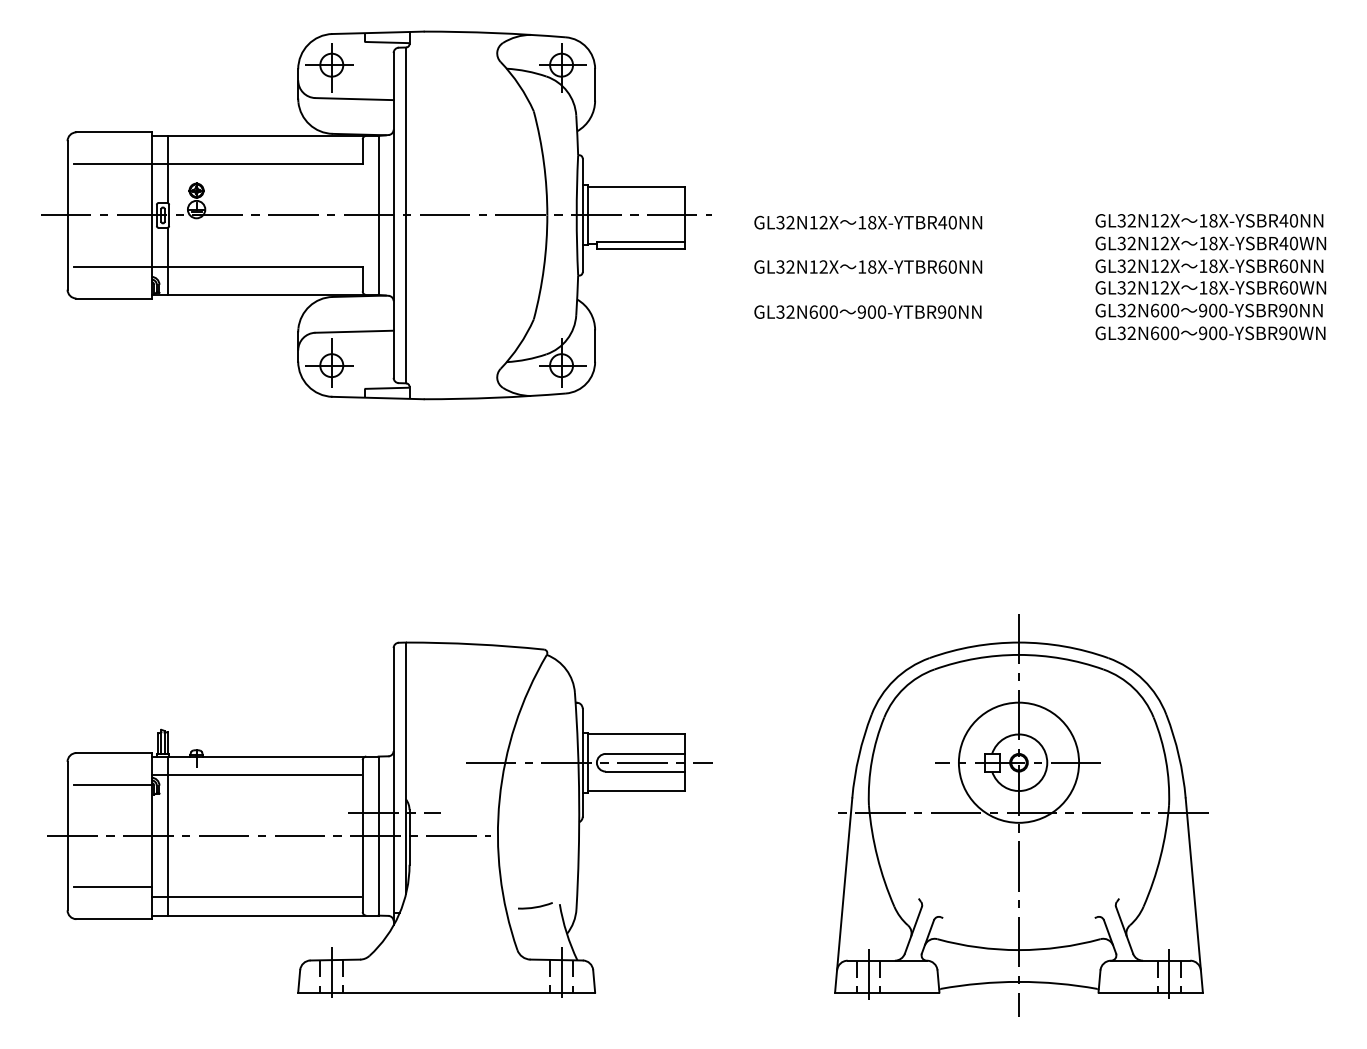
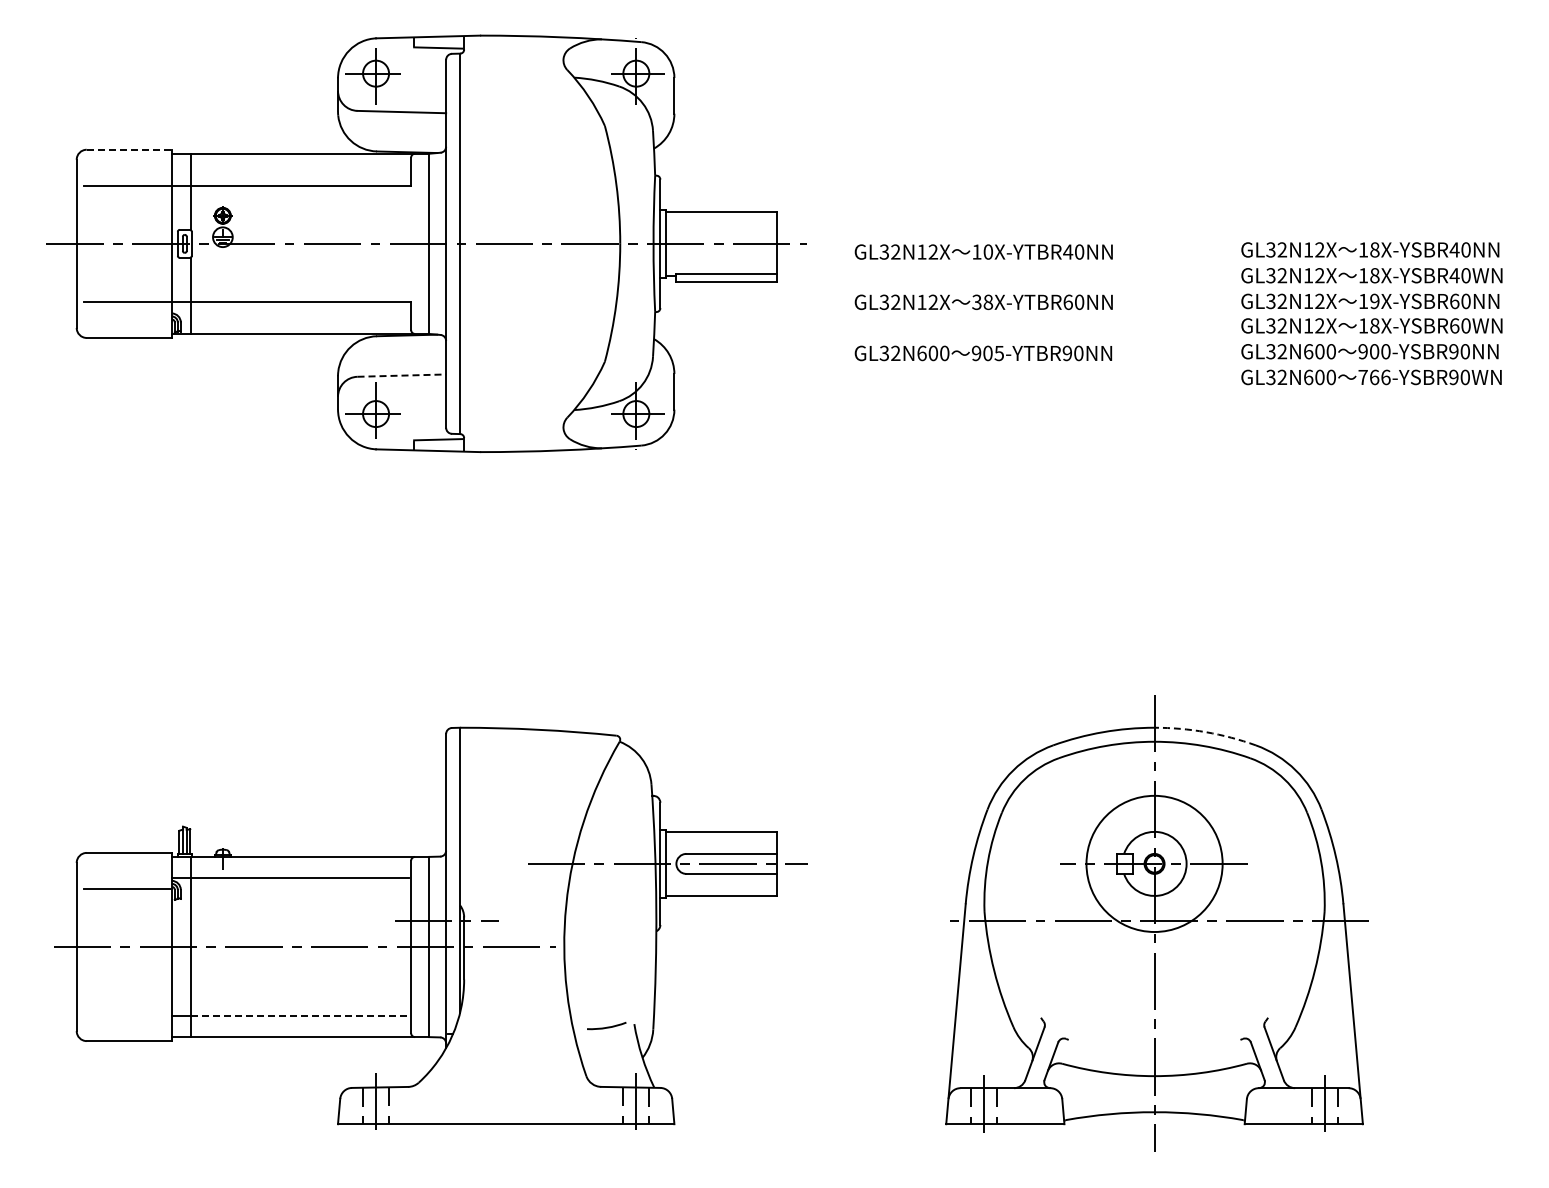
line: (114, 132) -> (129, 149), solid -> dashed
text: (872, 222) -> (988, 251), 18X-YTBR40NN -> 10X-YTBR40NN
text: (1213, 266) -> (1374, 301), 18X-YSBR60NN -> 19X-YSBR60NN
text: (861, 267) -> (976, 302), 18X-YTBR60NN -> 38X-YTBR60NN
text: (881, 311) -> (998, 352), 900-YTBR90NN -> 905-YTBR90NN
line: (355, 331) -> (402, 375), solid -> dashed
text: (1213, 333) -> (1374, 377), 900-YSBR90WN -> 766-YSBR90WN
arc: (1064, 646) -> (1206, 732), solid -> dashed
line: (112, 887) -> (127, 1005), removed
line: (265, 896) -> (300, 1015), solid -> dashed

